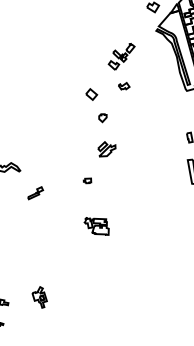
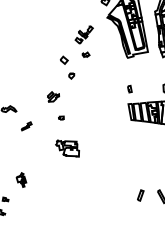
part: (107, 148) -> (53, 96), moved
part: (96, 226) -> (67, 148), size x1.43
part: (39, 296) -> (21, 179), moved

